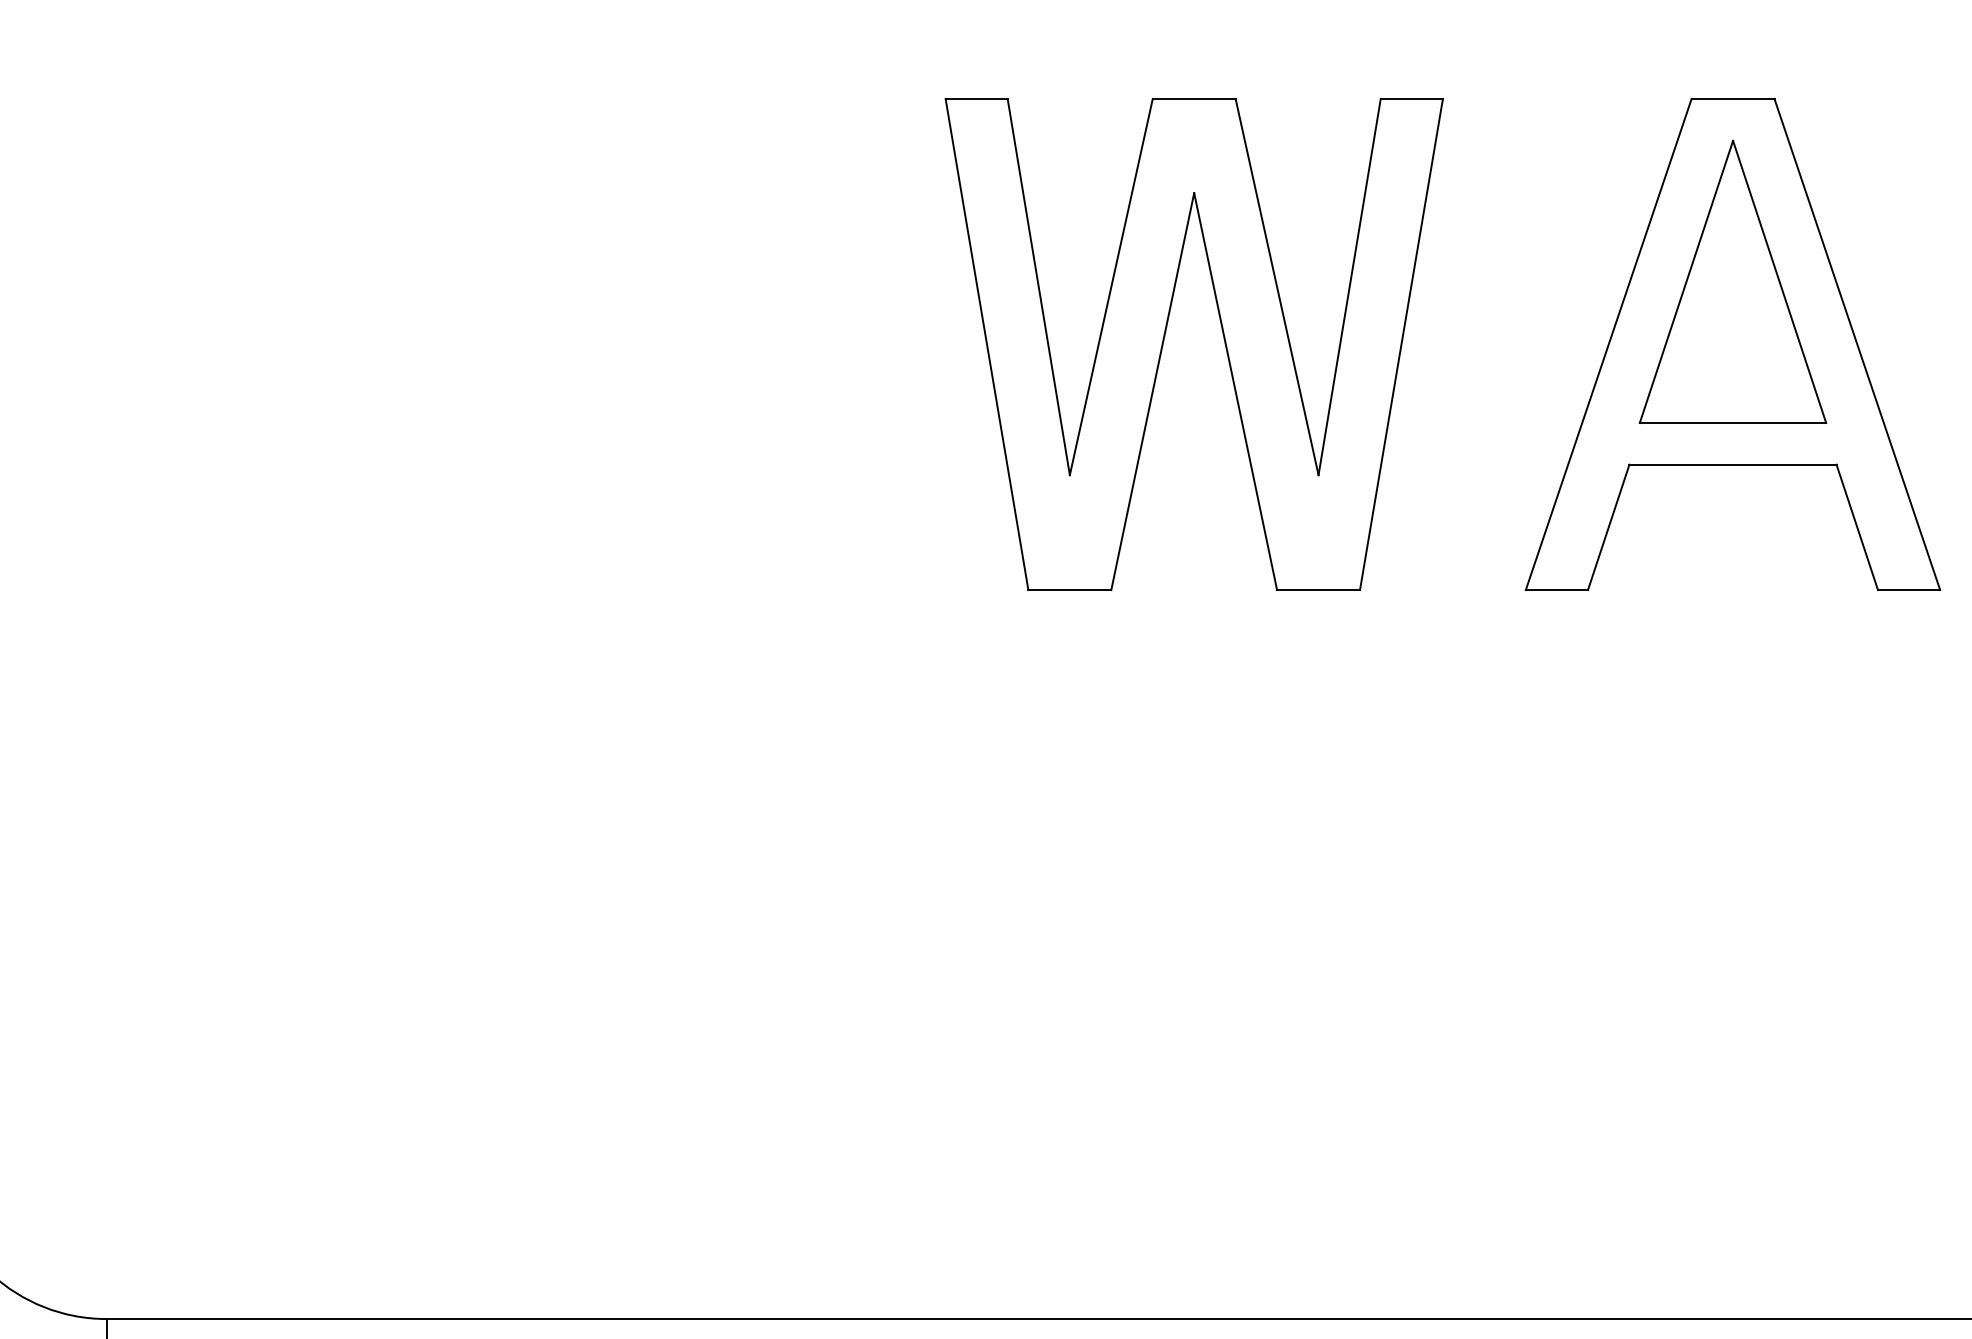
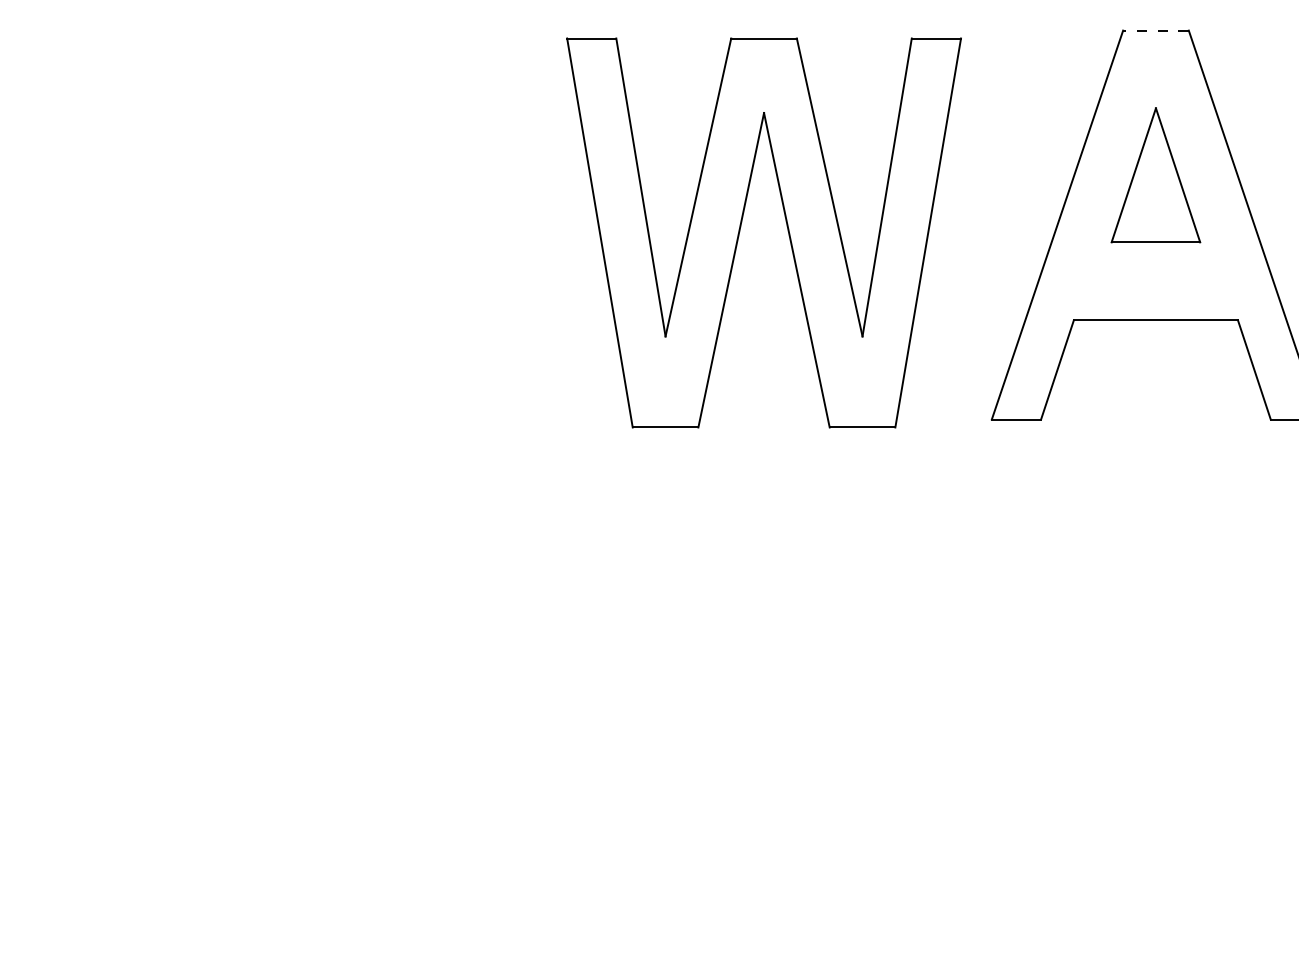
line: (1732, 99) -> (1155, 30), solid -> dashed
part: (1732, 281) -> (1155, 175), size x0.6
part: (1165, 336) -> (741, 226), moved

